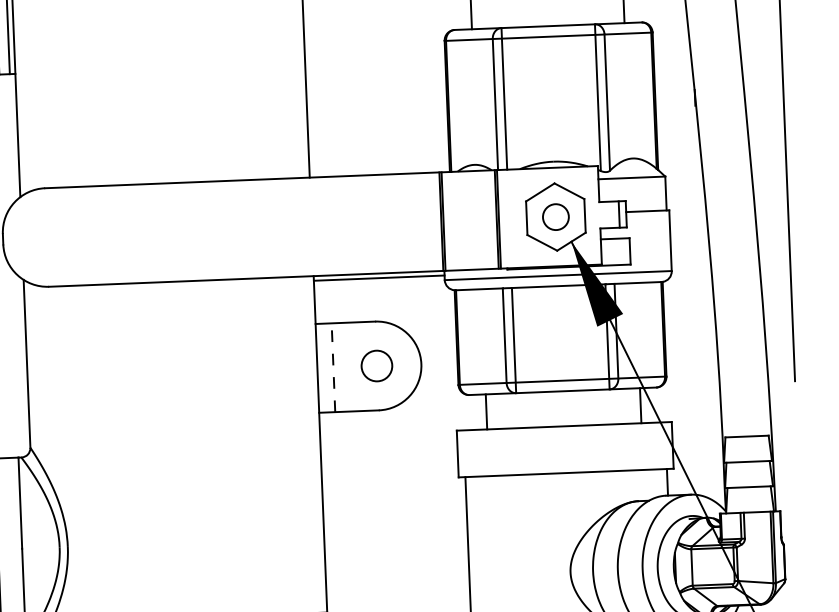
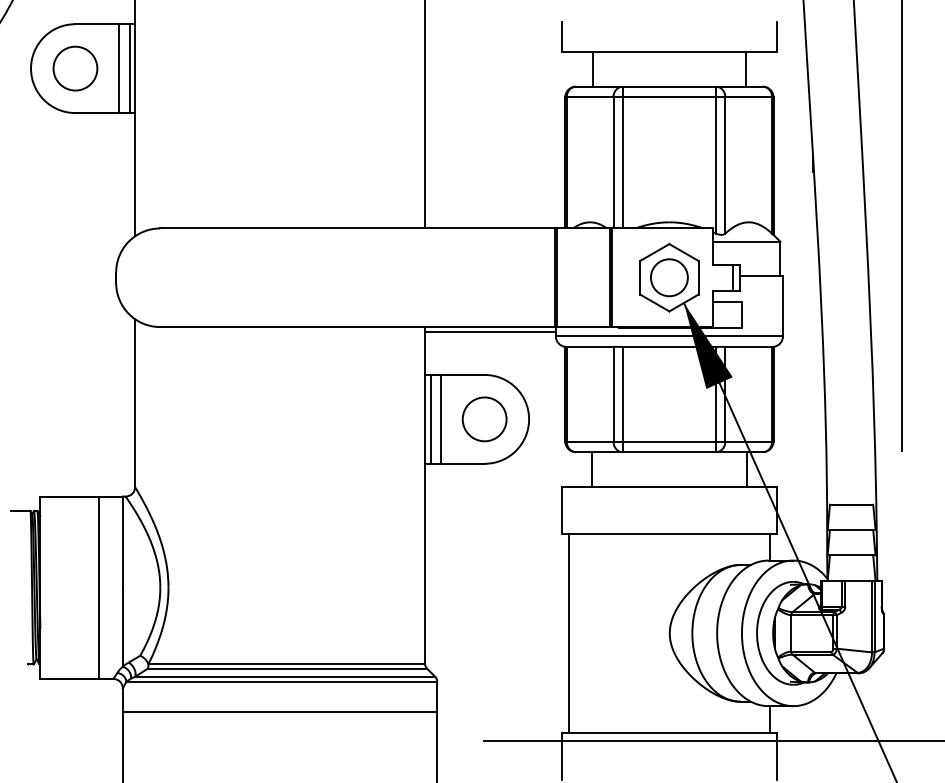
circle: (555, 216) -> (669, 277), size x1.43
line: (333, 366) -> (441, 418), dashed -> solid
circle: (376, 366) -> (484, 419), size x1.43
line: (322, 367) -> (430, 418), added

